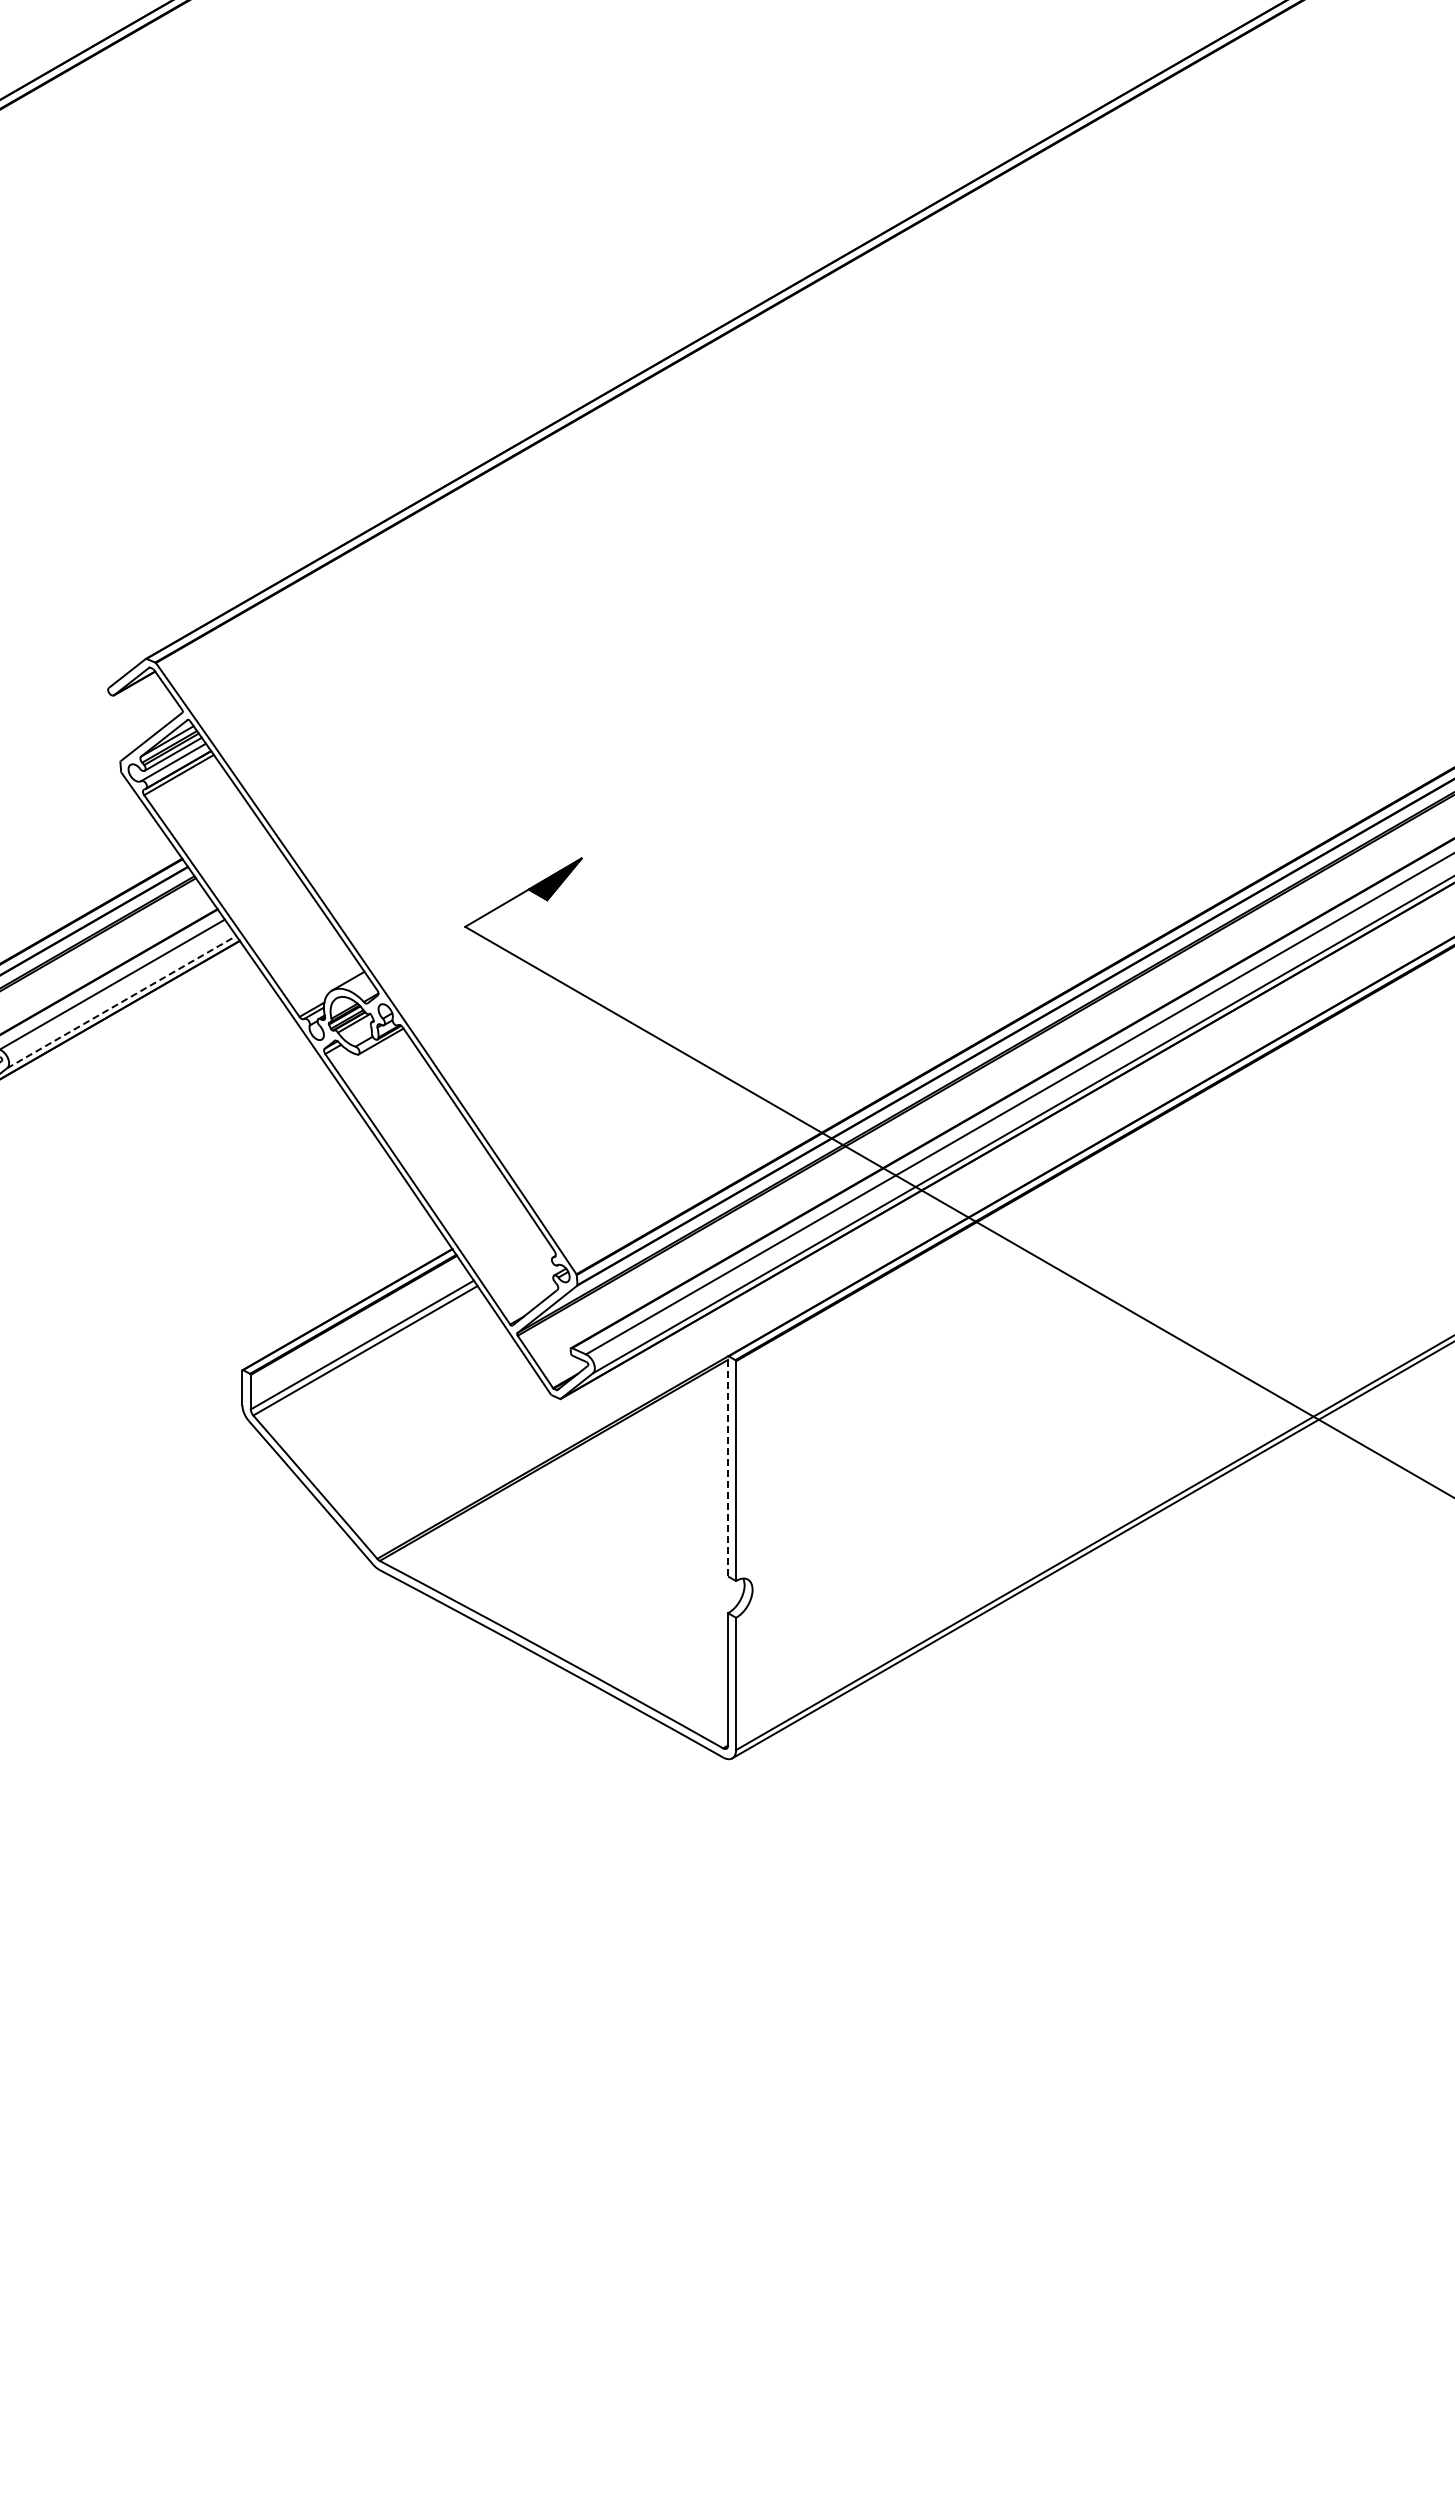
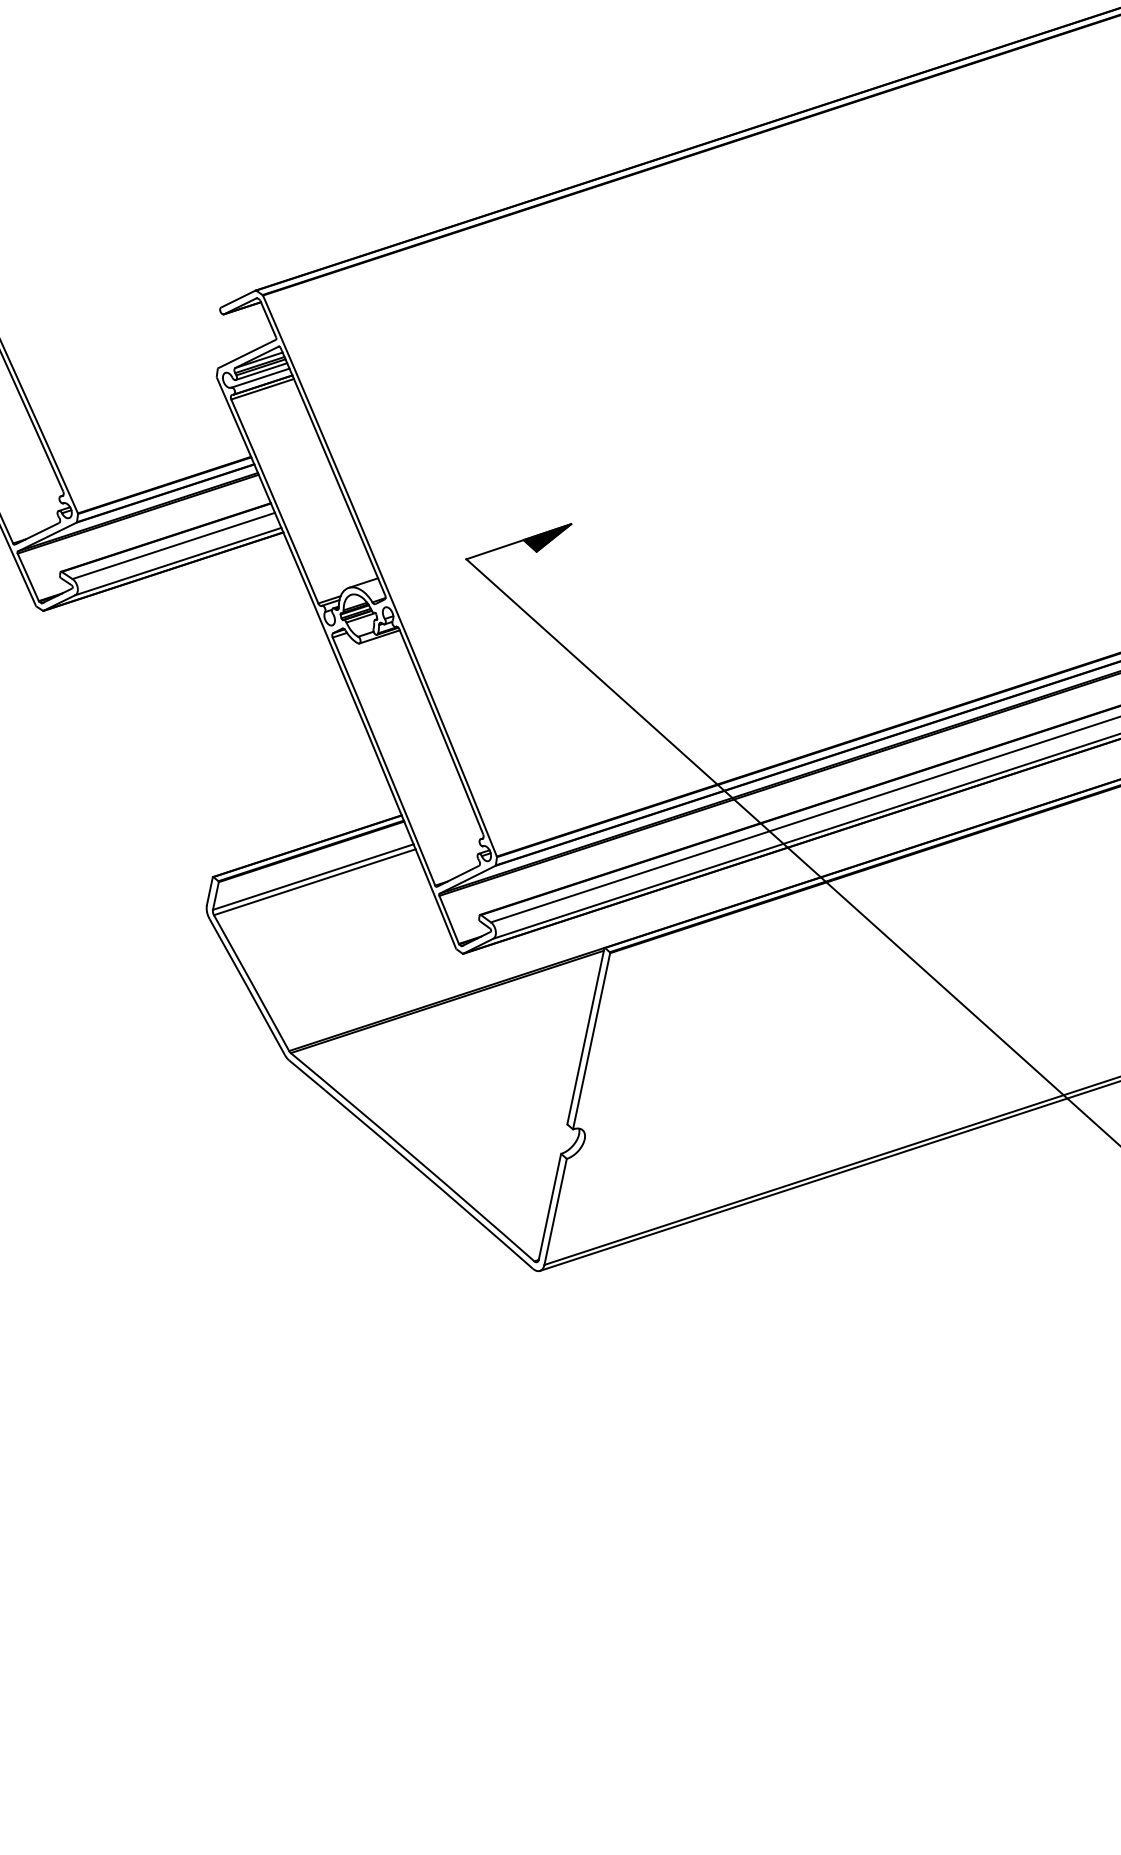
line: (122, 1001) -> (179, 561), dashed -> solid
line: (728, 1466) -> (586, 1036), dashed -> solid

